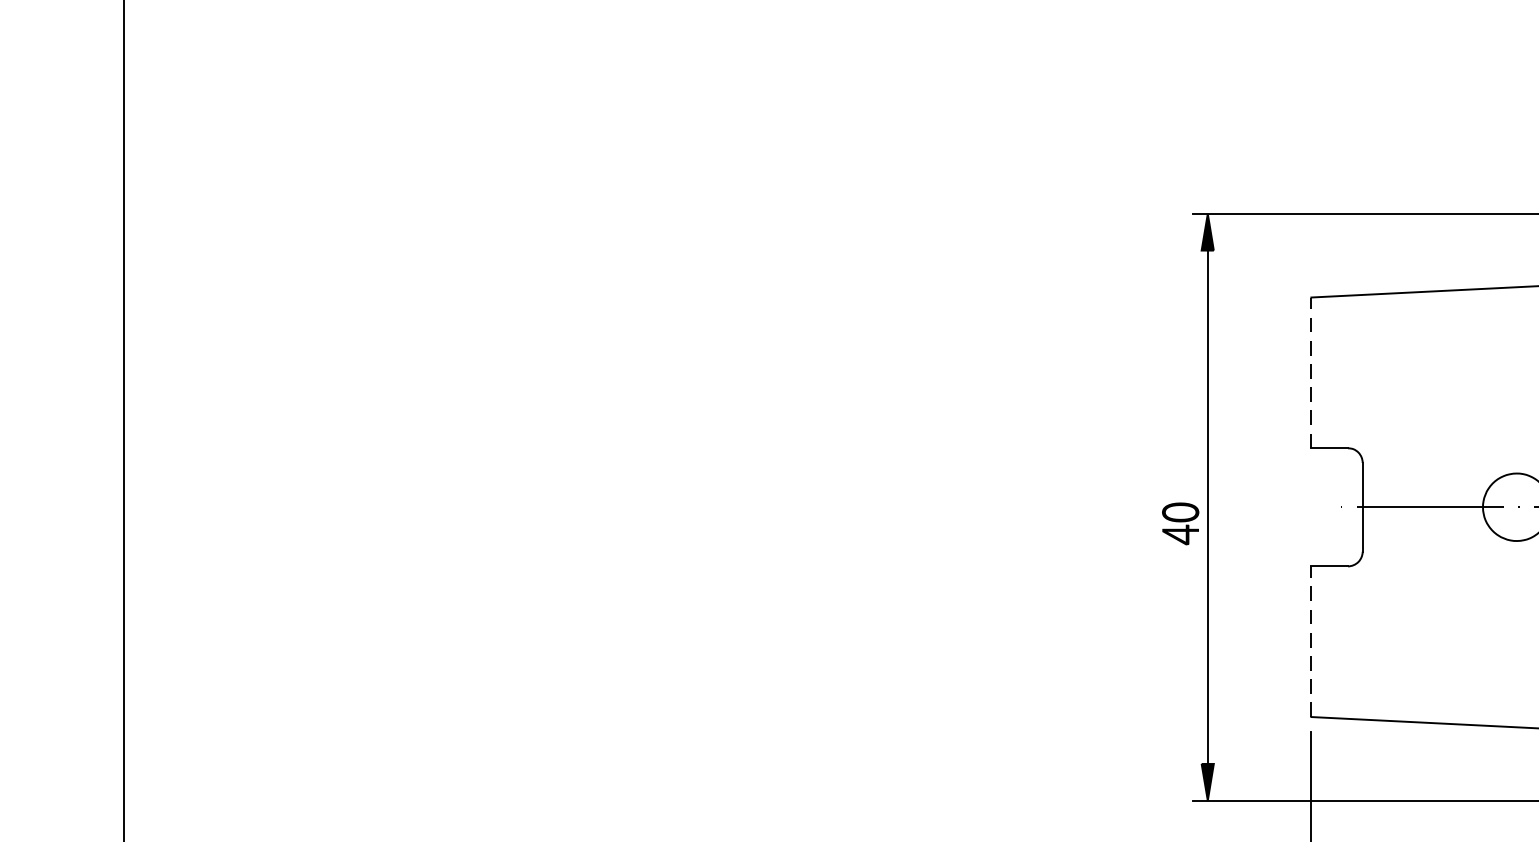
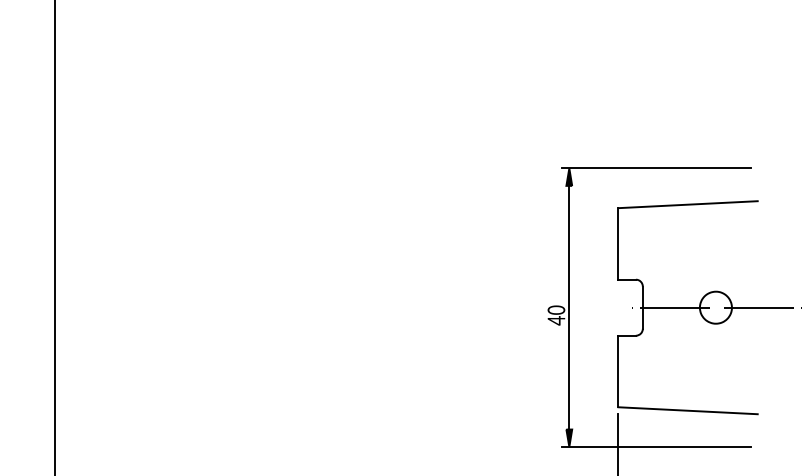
line: (1311, 371) -> (618, 243), dashed -> solid
line: (1311, 641) -> (618, 371), dashed -> solid

